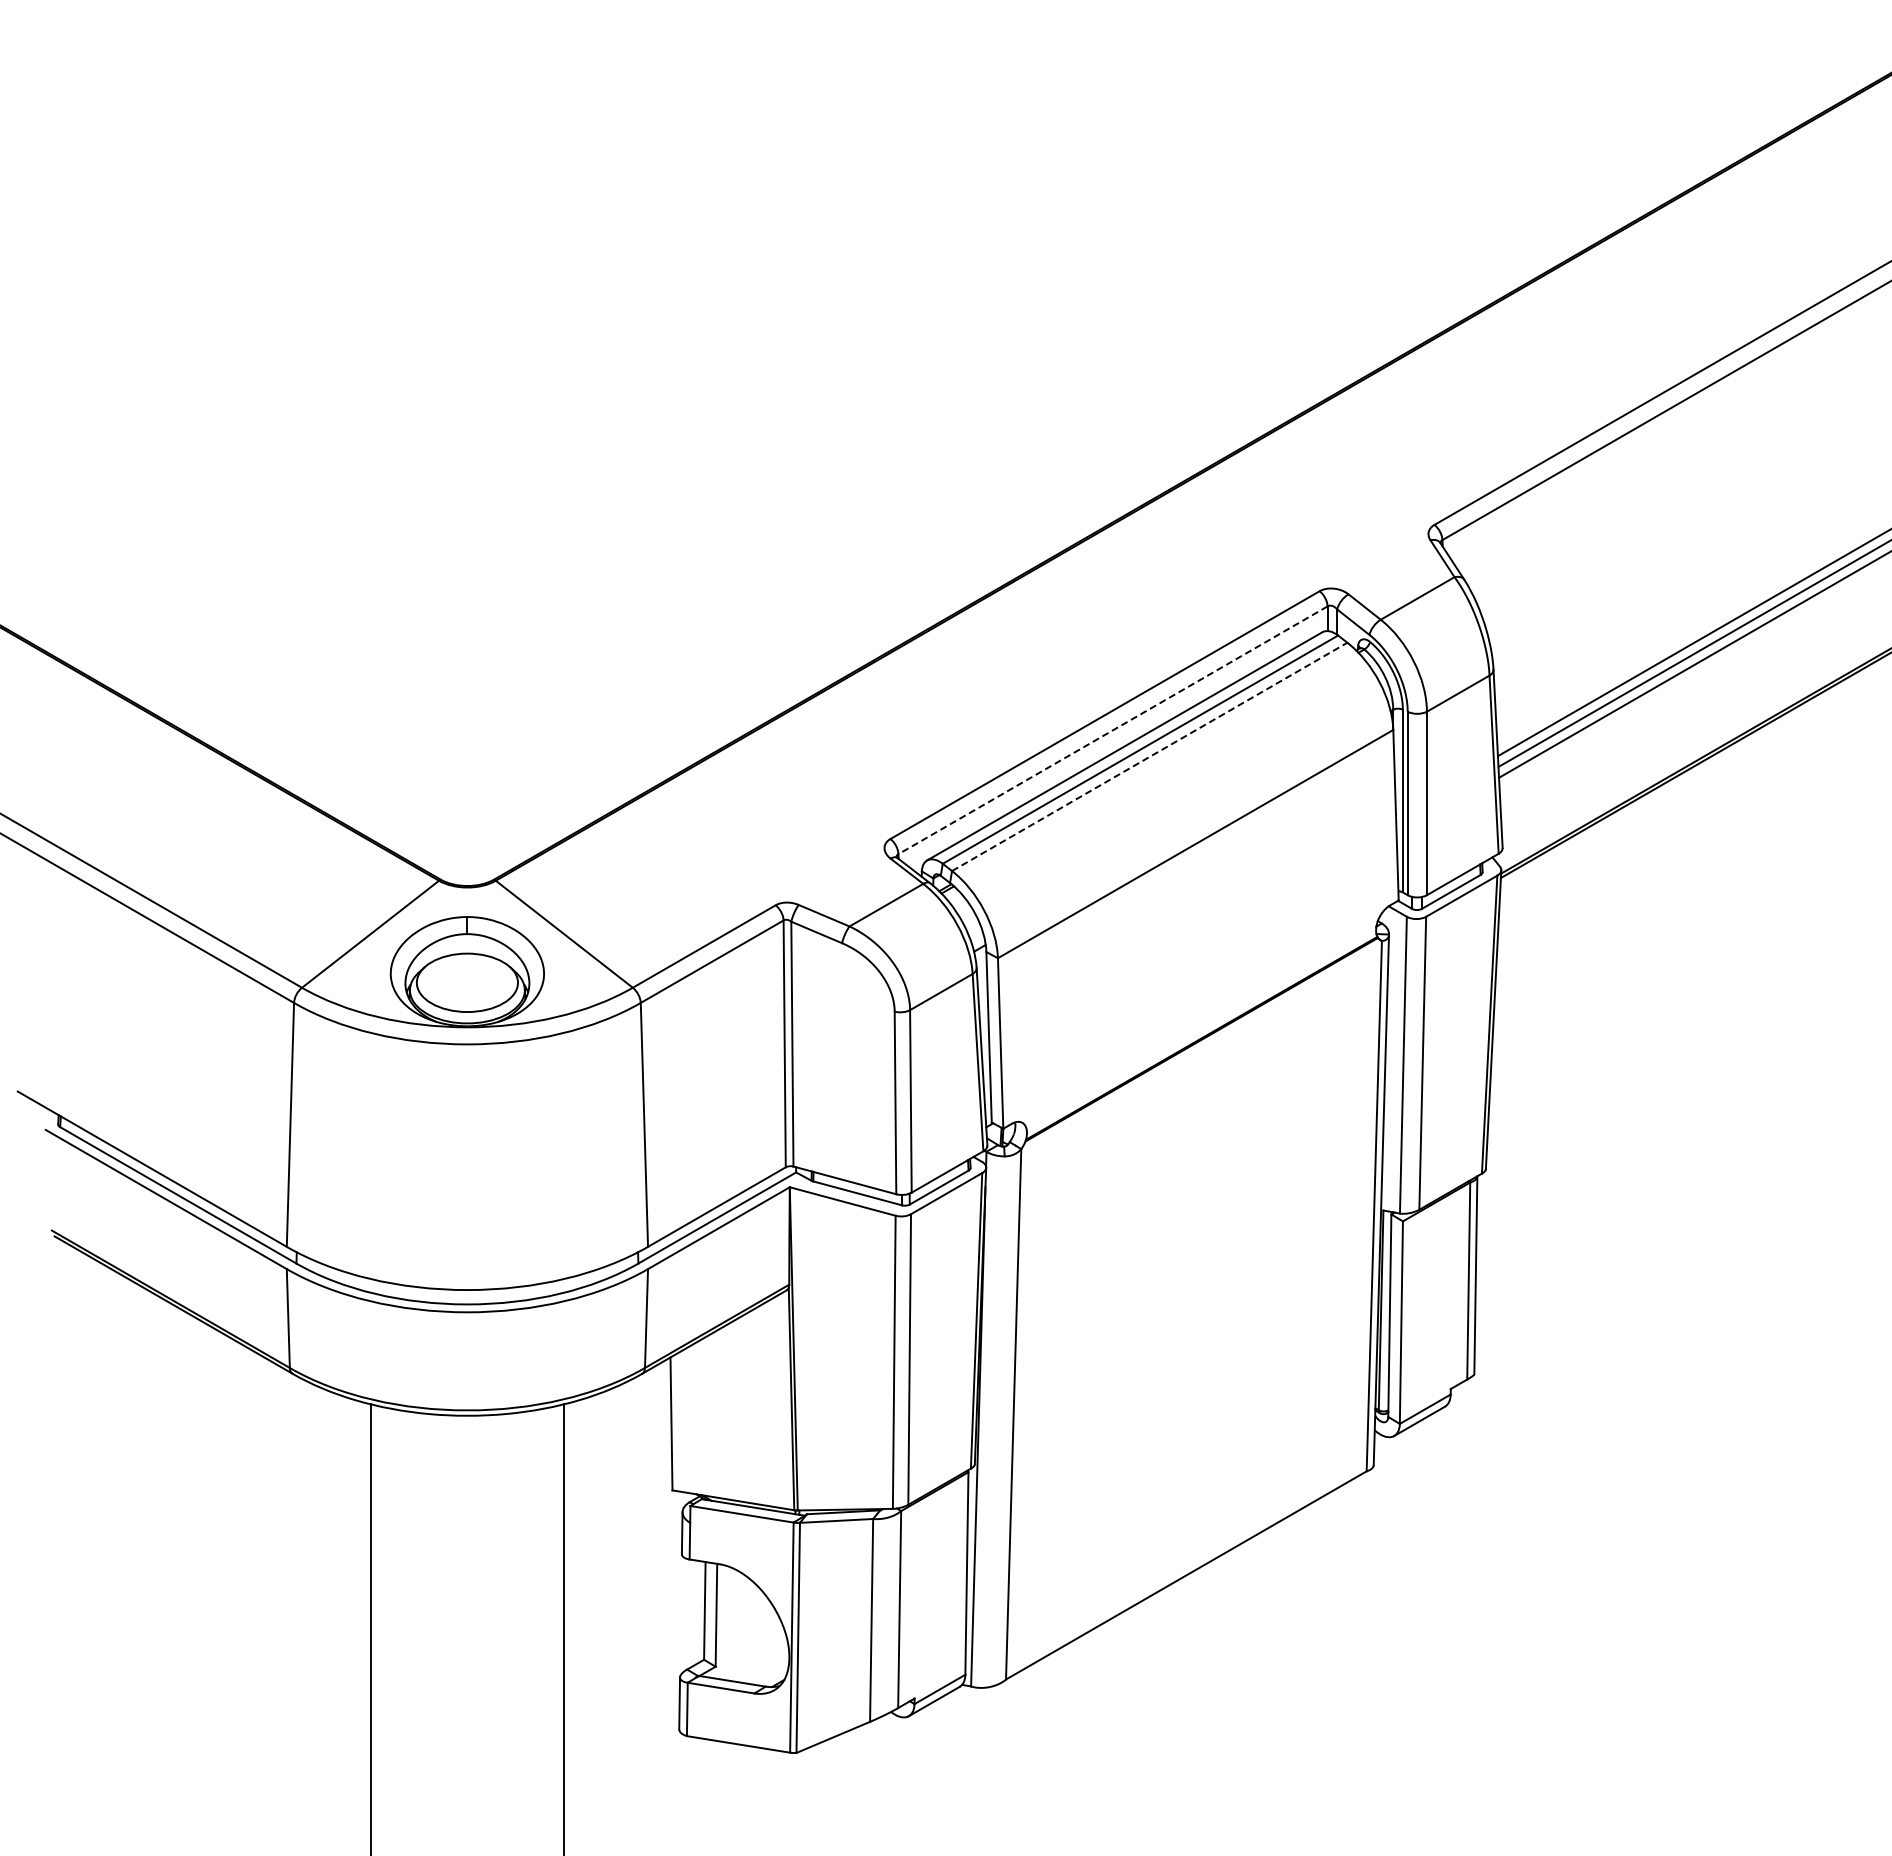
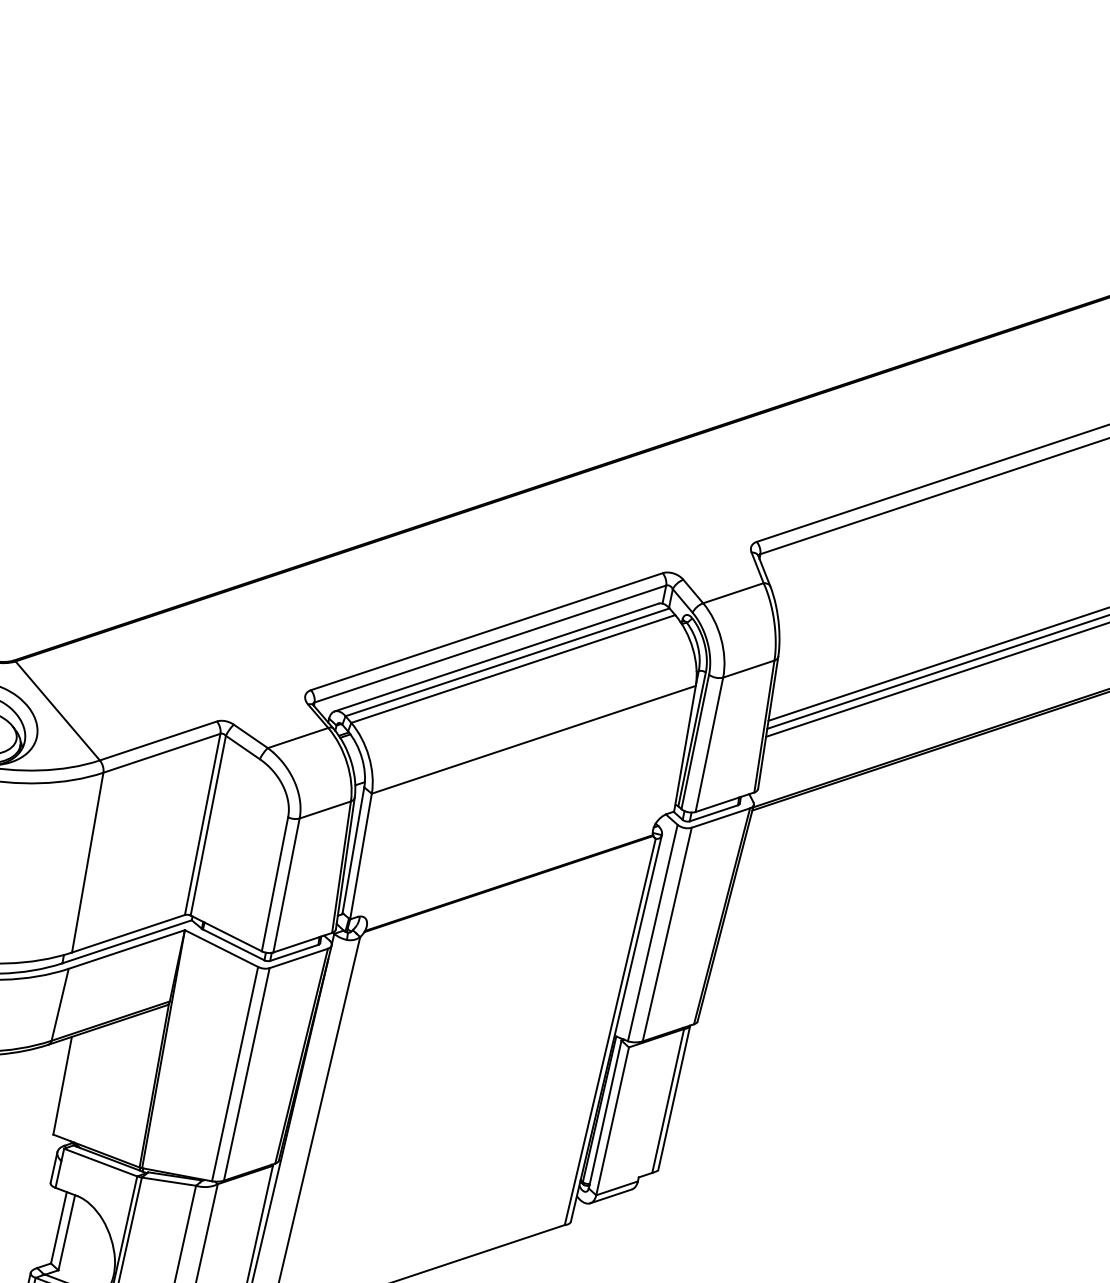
line: (1113, 730) -> (490, 644), dashed -> solid
line: (1150, 756) -> (513, 668), dashed -> solid

